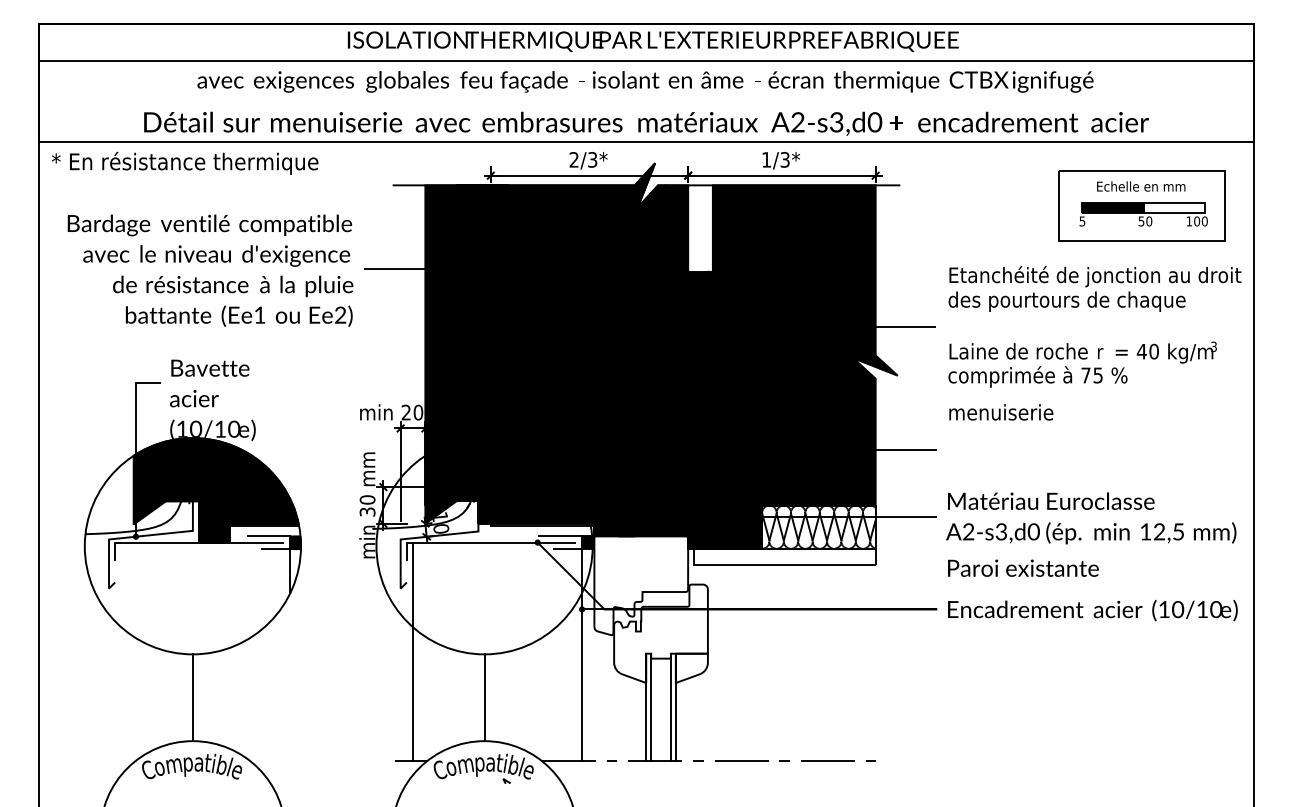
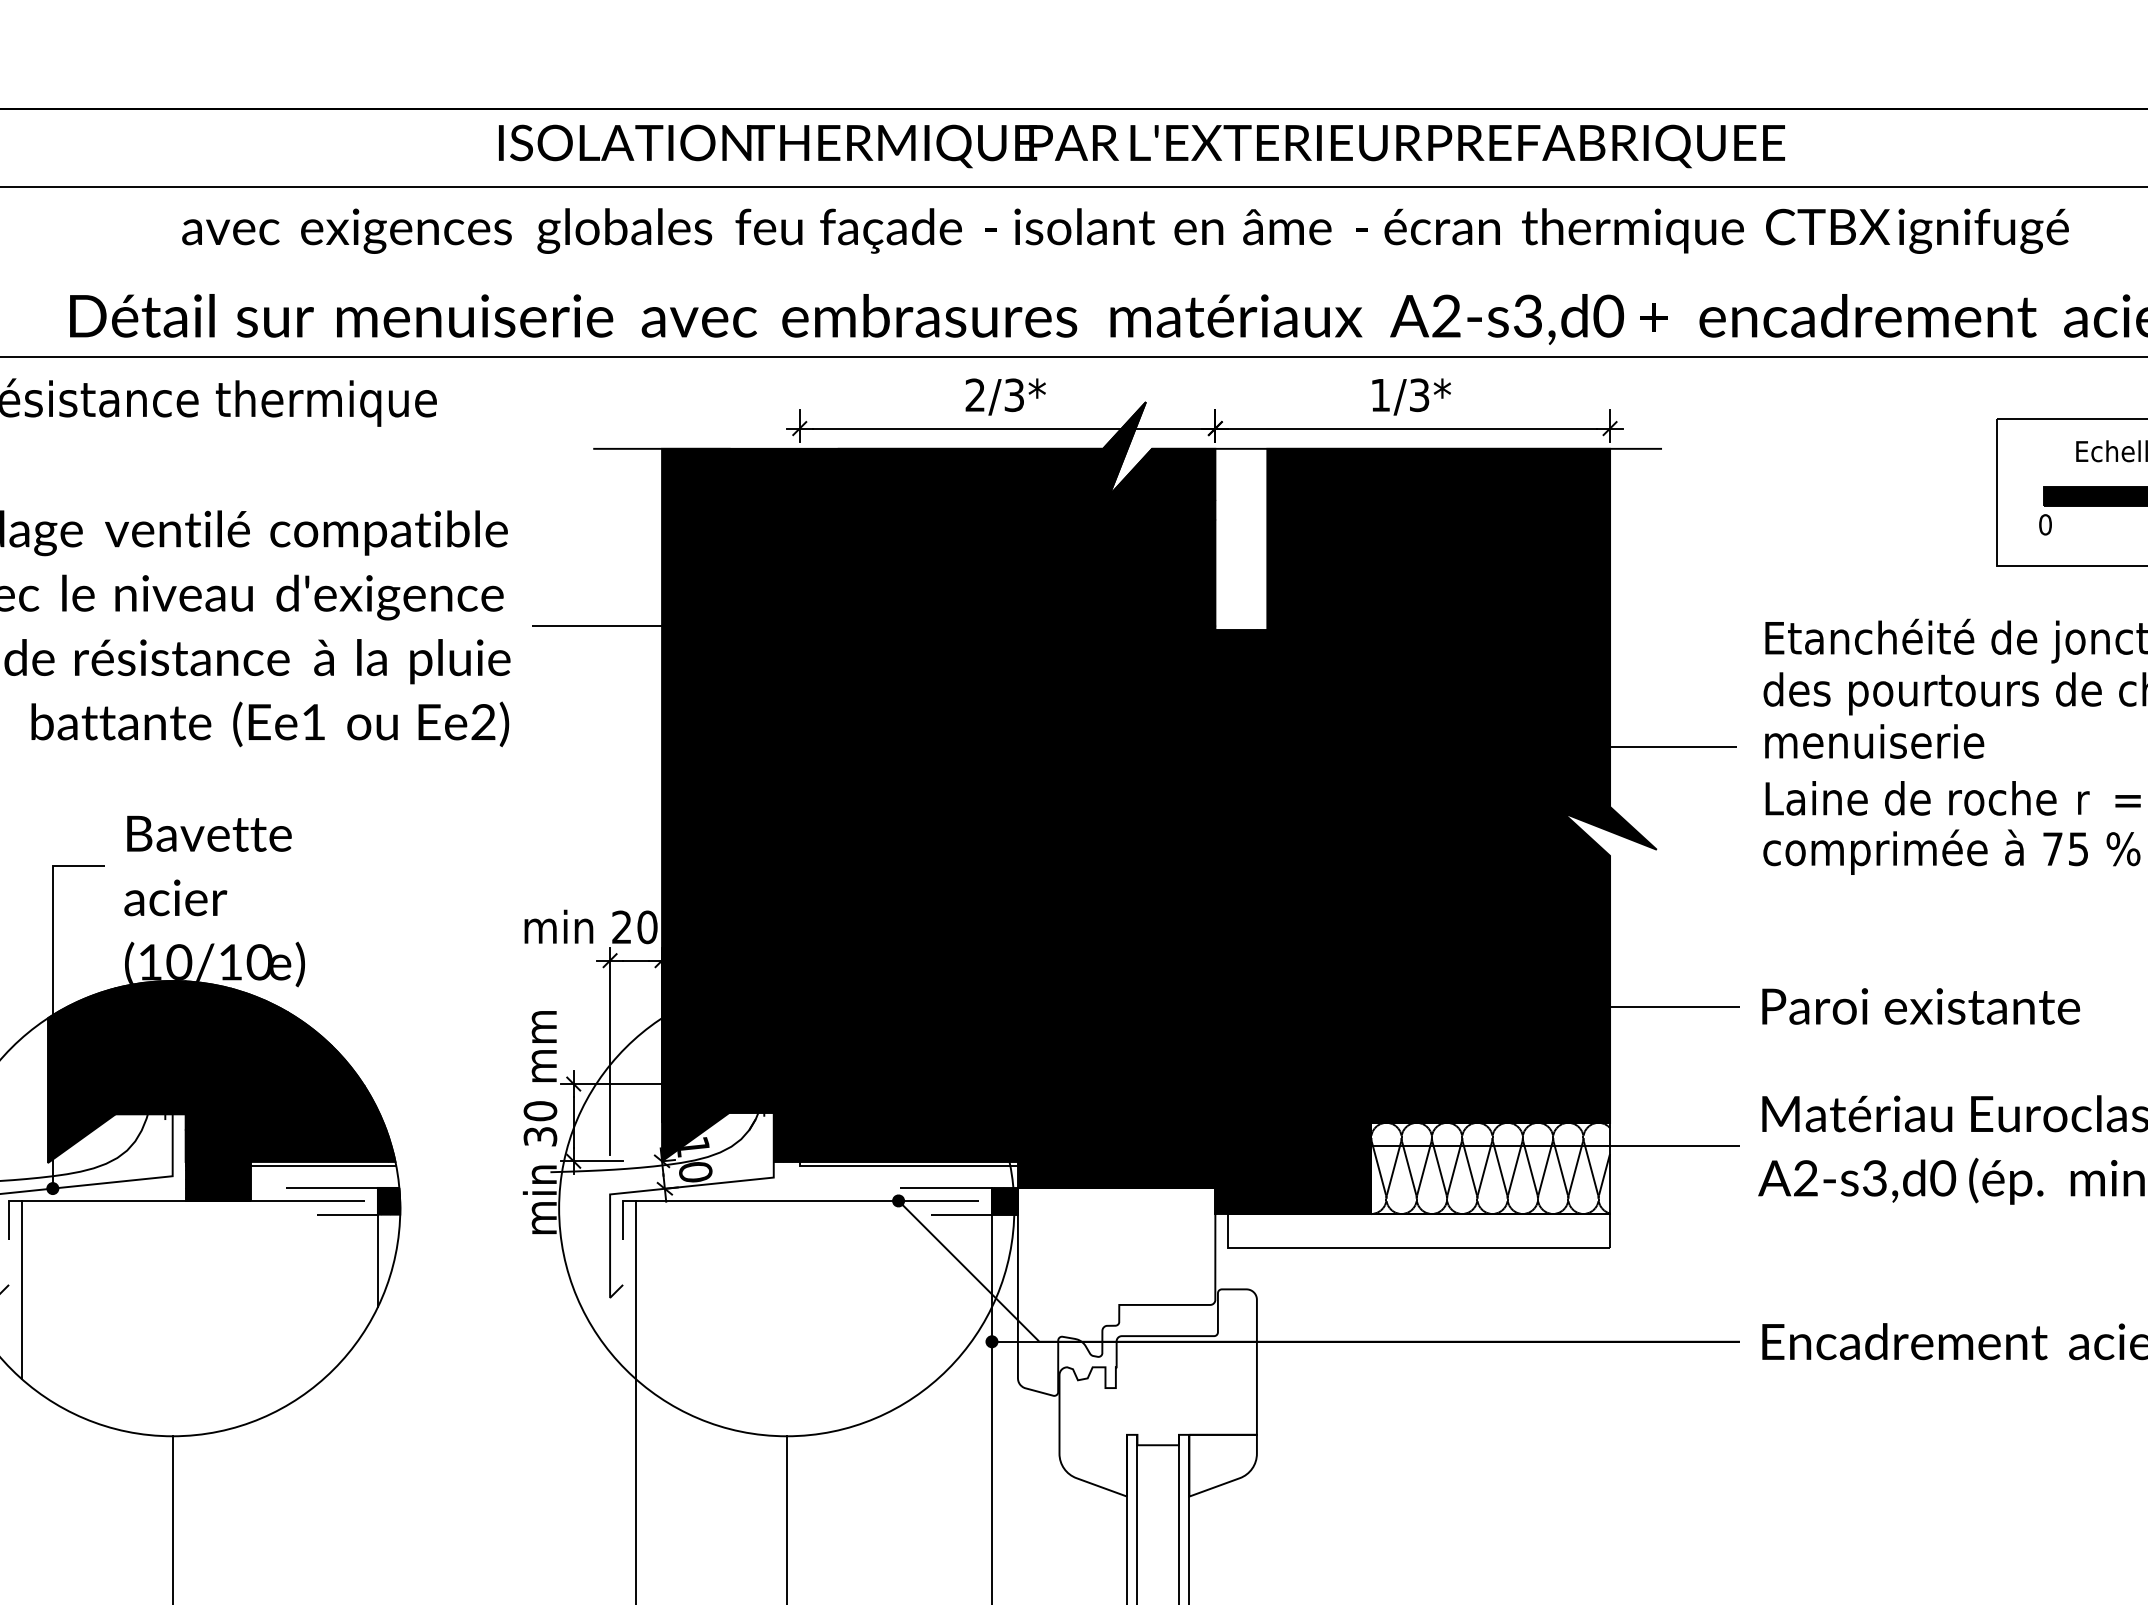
text: (1082, 221) -> (2045, 524), 5 -> 0
text: (1001, 412) -> (1875, 741), moved
text: (1023, 567) -> (1921, 1004), moved
line: (121, 584) -> (22, 1289), added

